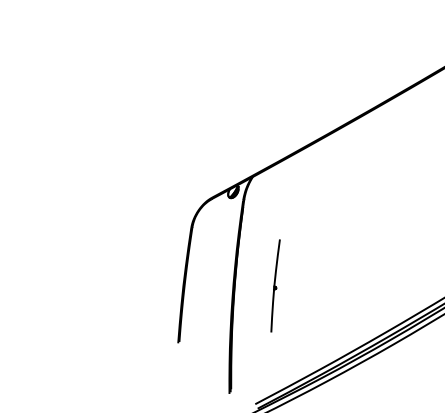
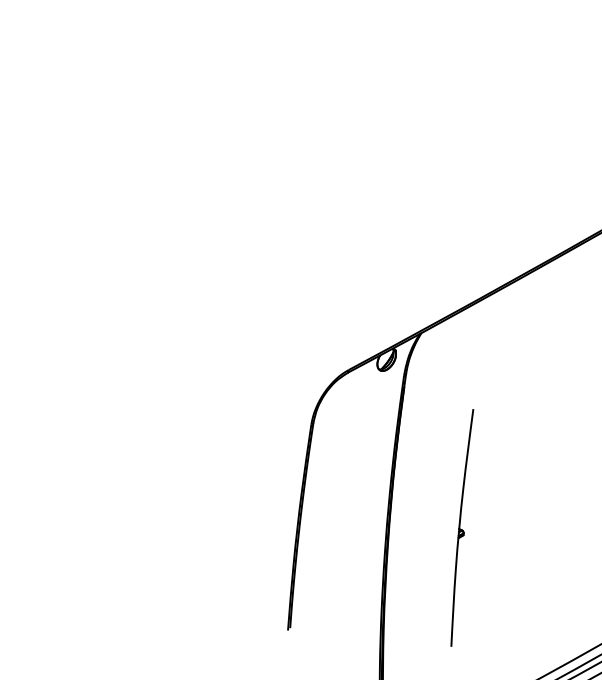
part: (275, 285) -> (462, 527), size x1.43

